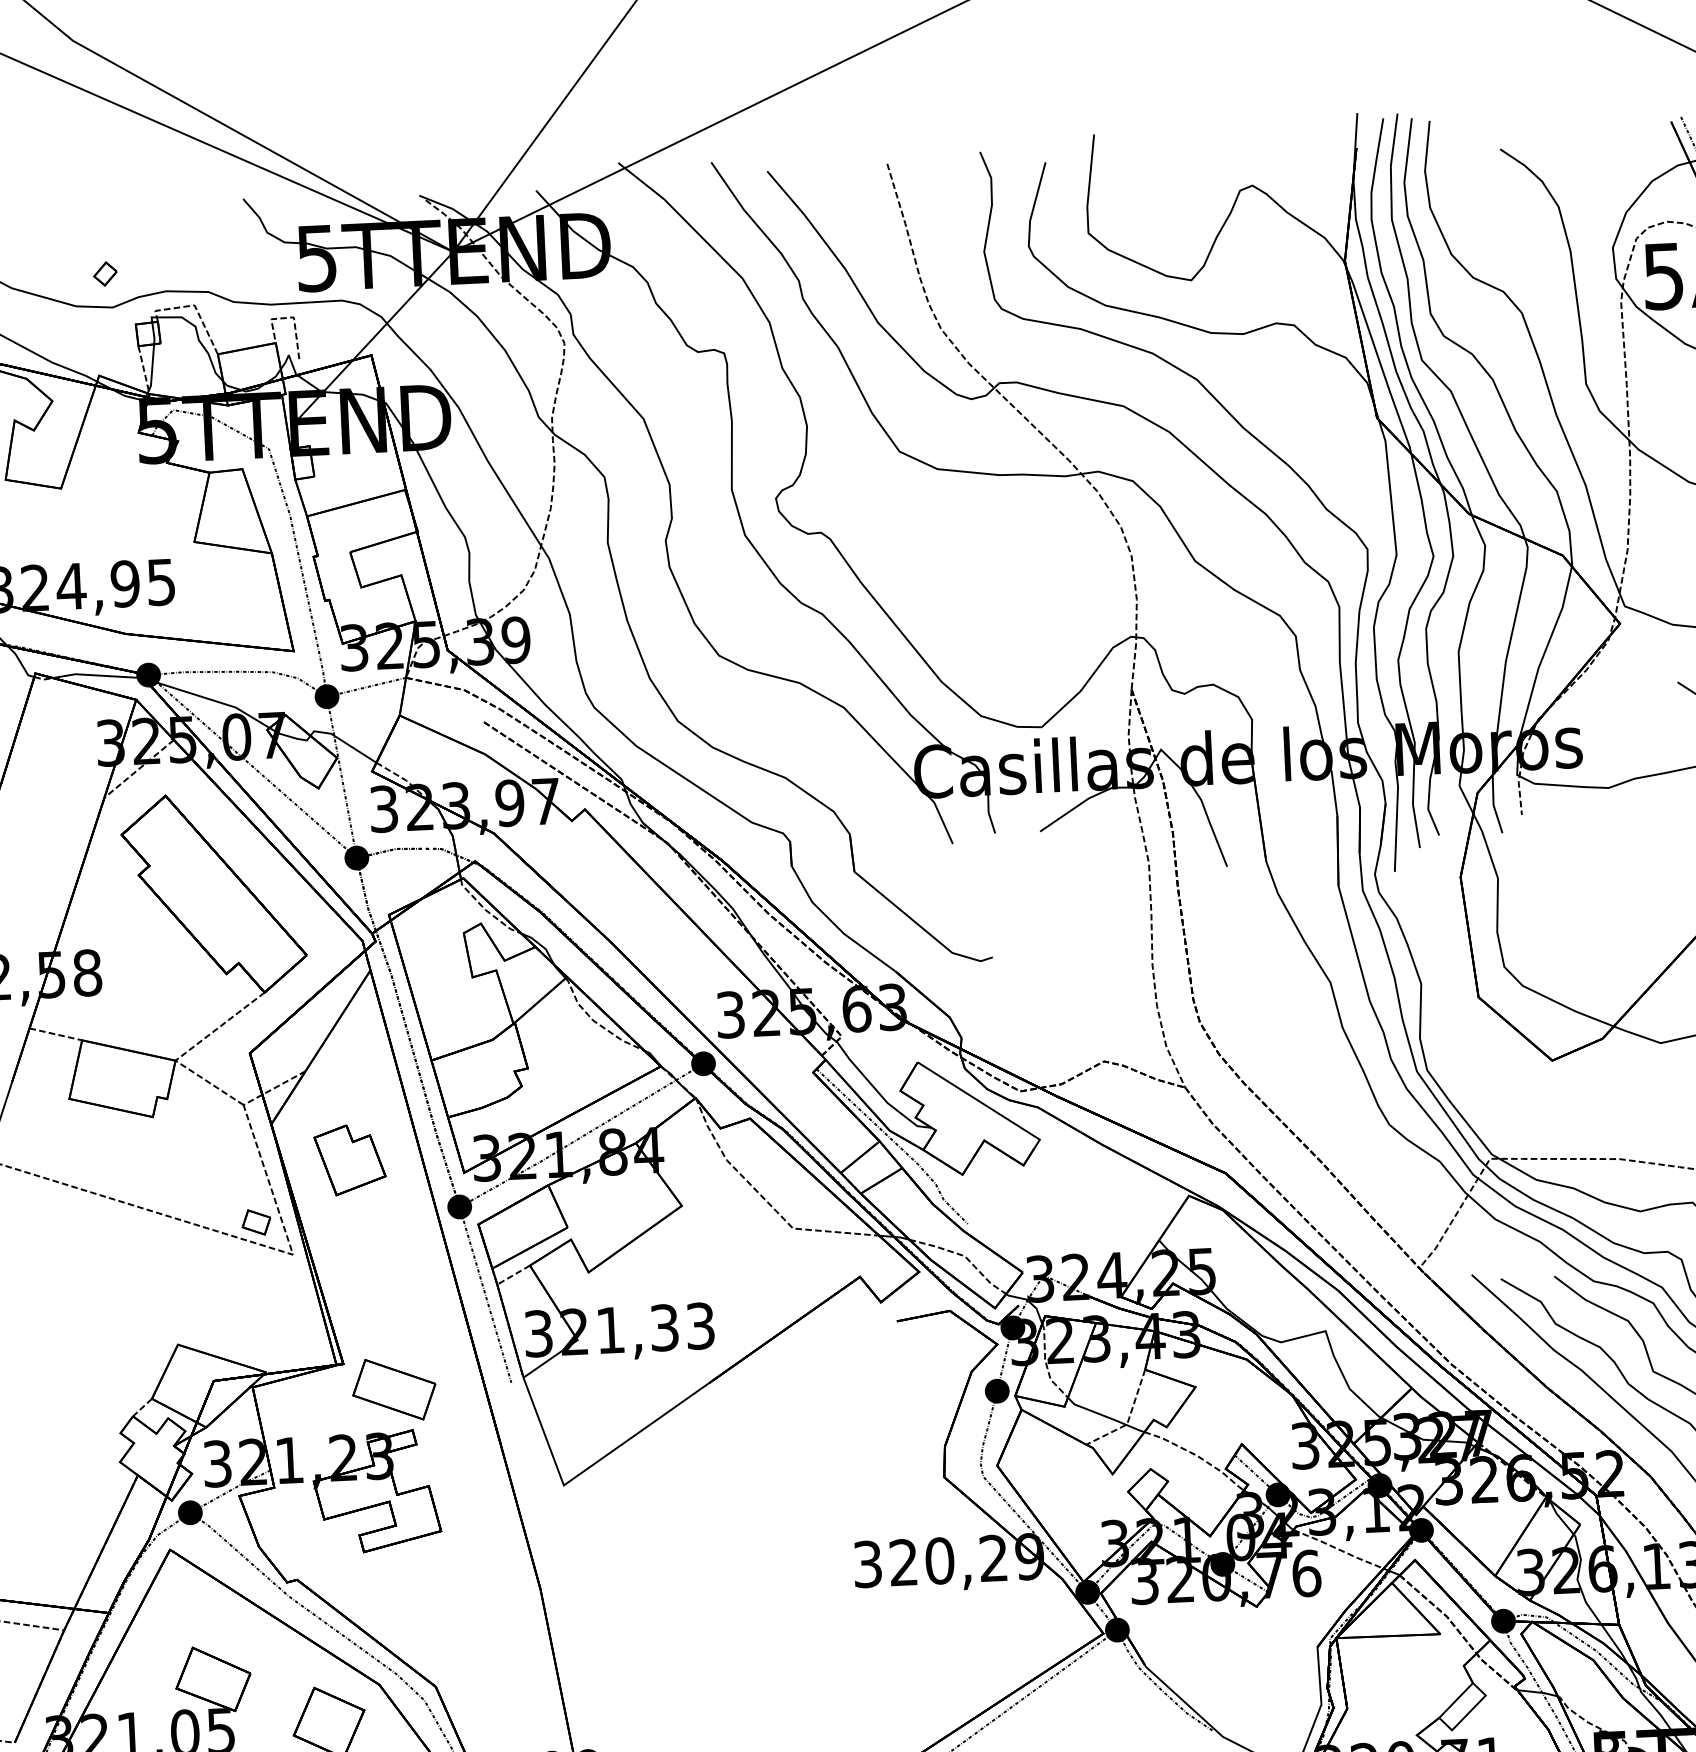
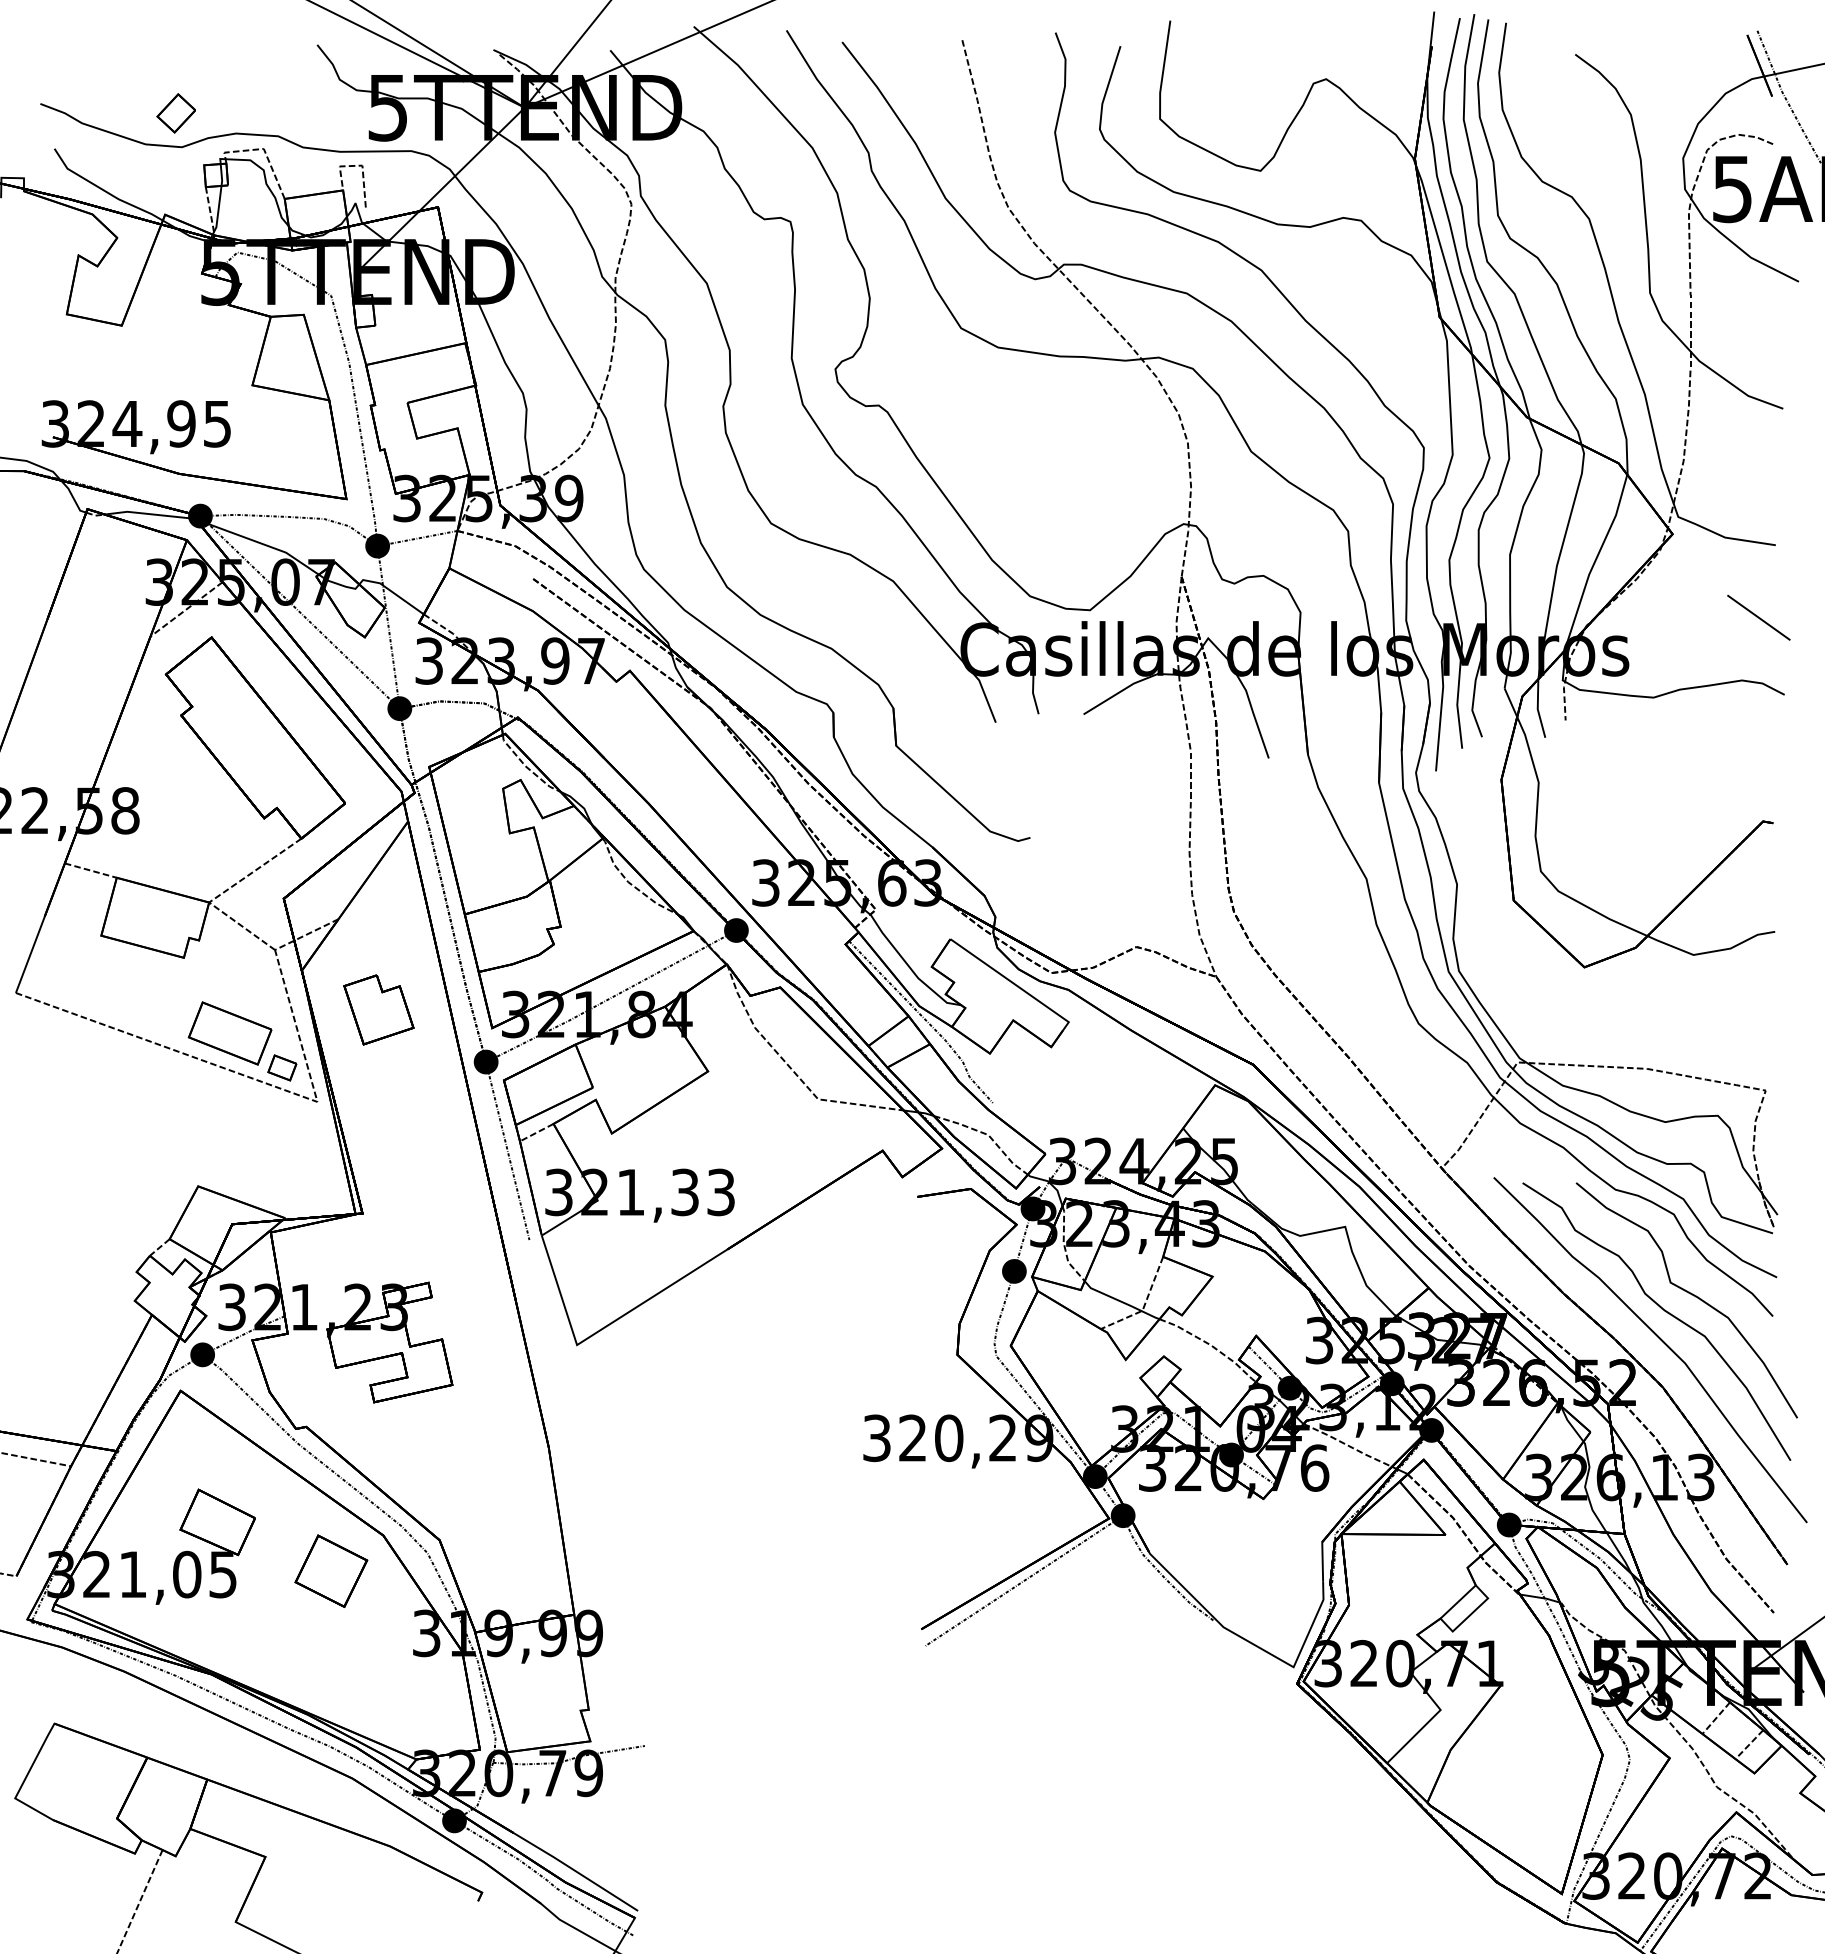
part: (104, 274) -> (175, 113), size x1.67
part: (393, 1389) -> (229, 1033), moved

